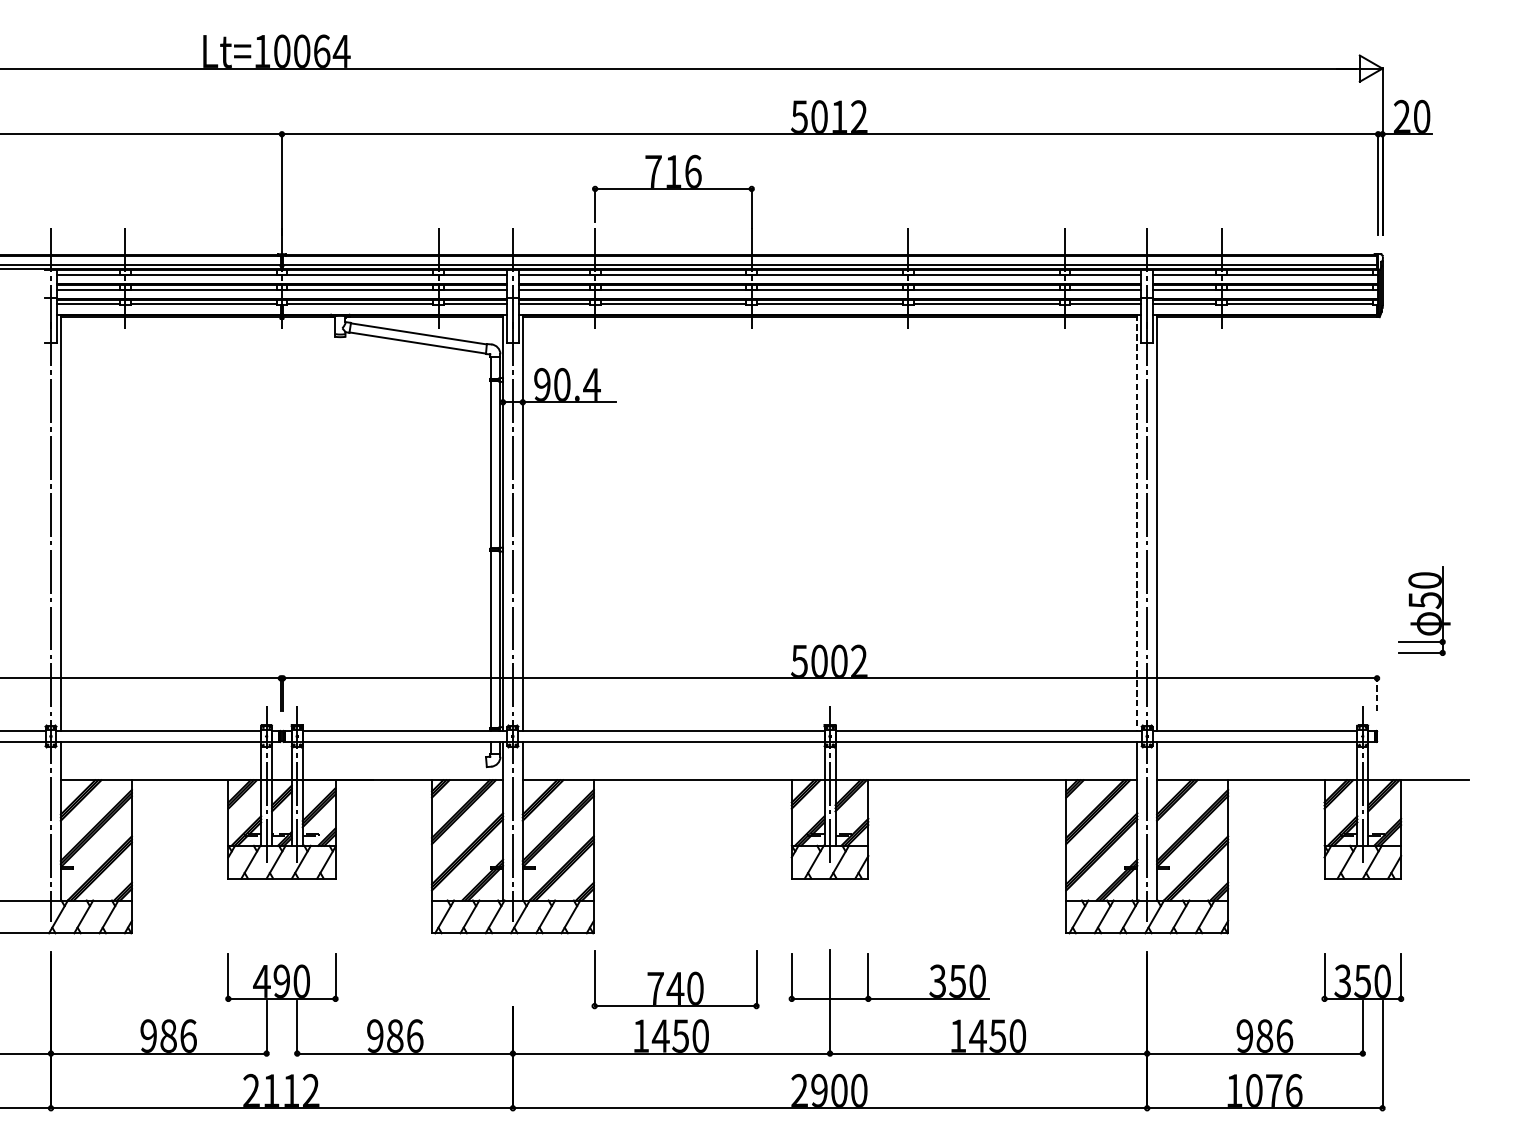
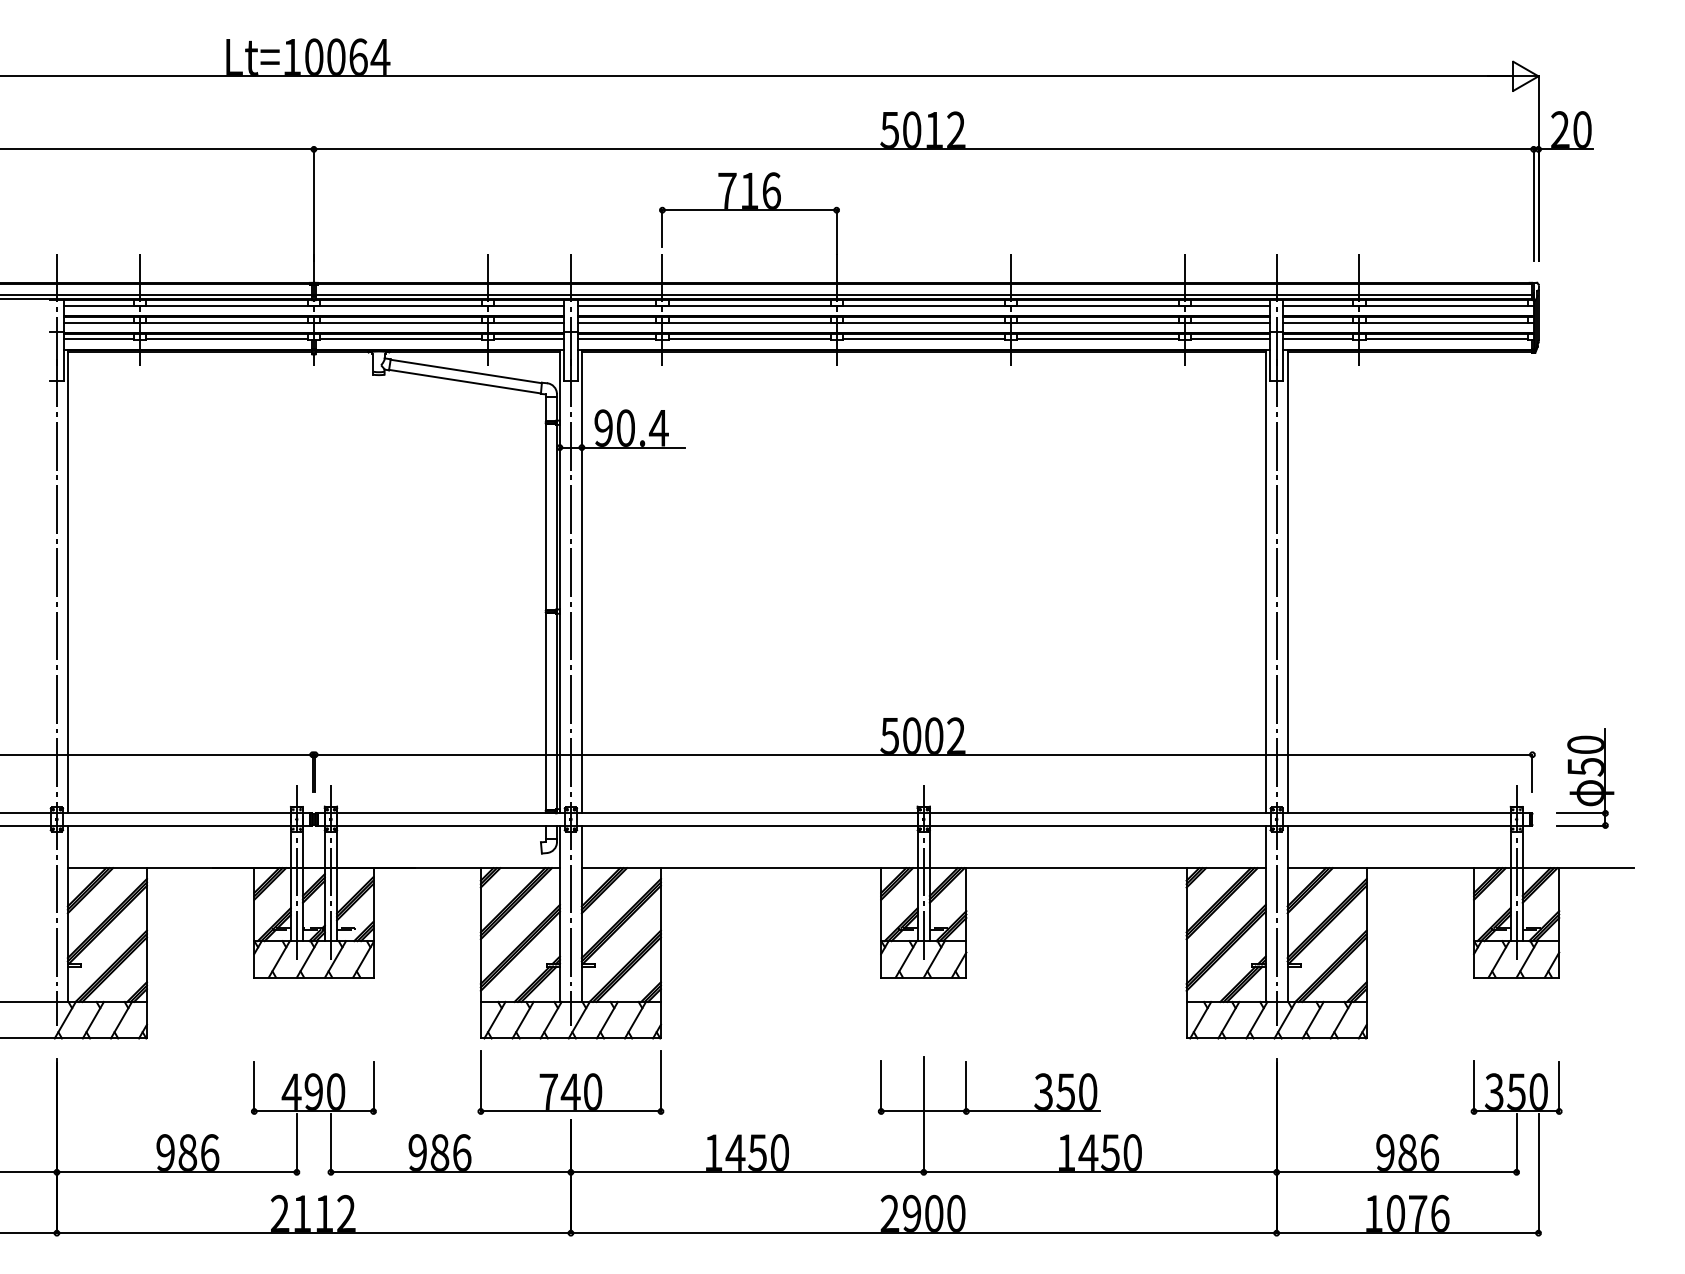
line: (1137, 522) -> (1265, 581), dashed -> solid
part: (1424, 610) -> (1585, 778), moved
line: (1377, 694) -> (1532, 772), dashed -> solid
part: (675, 980) -> (570, 1082), moved

